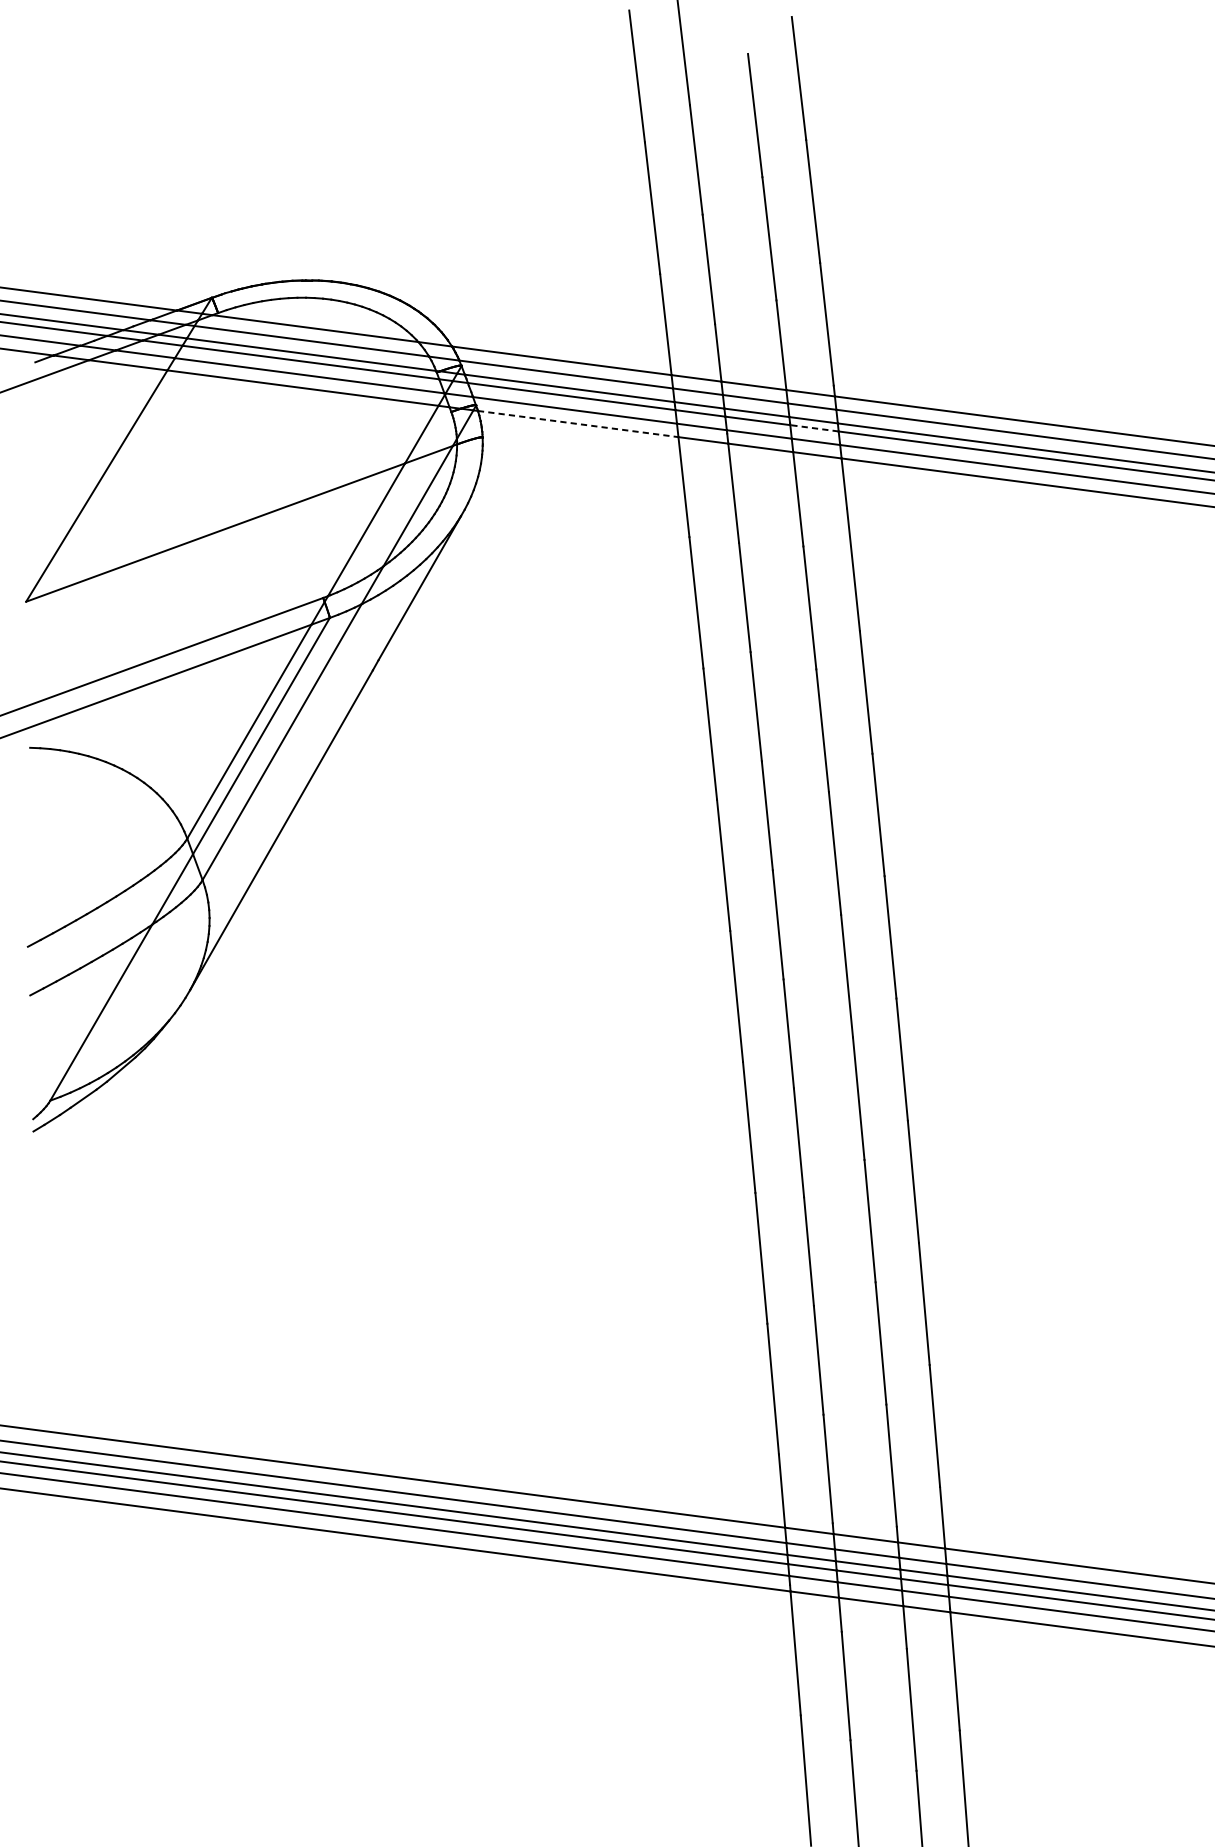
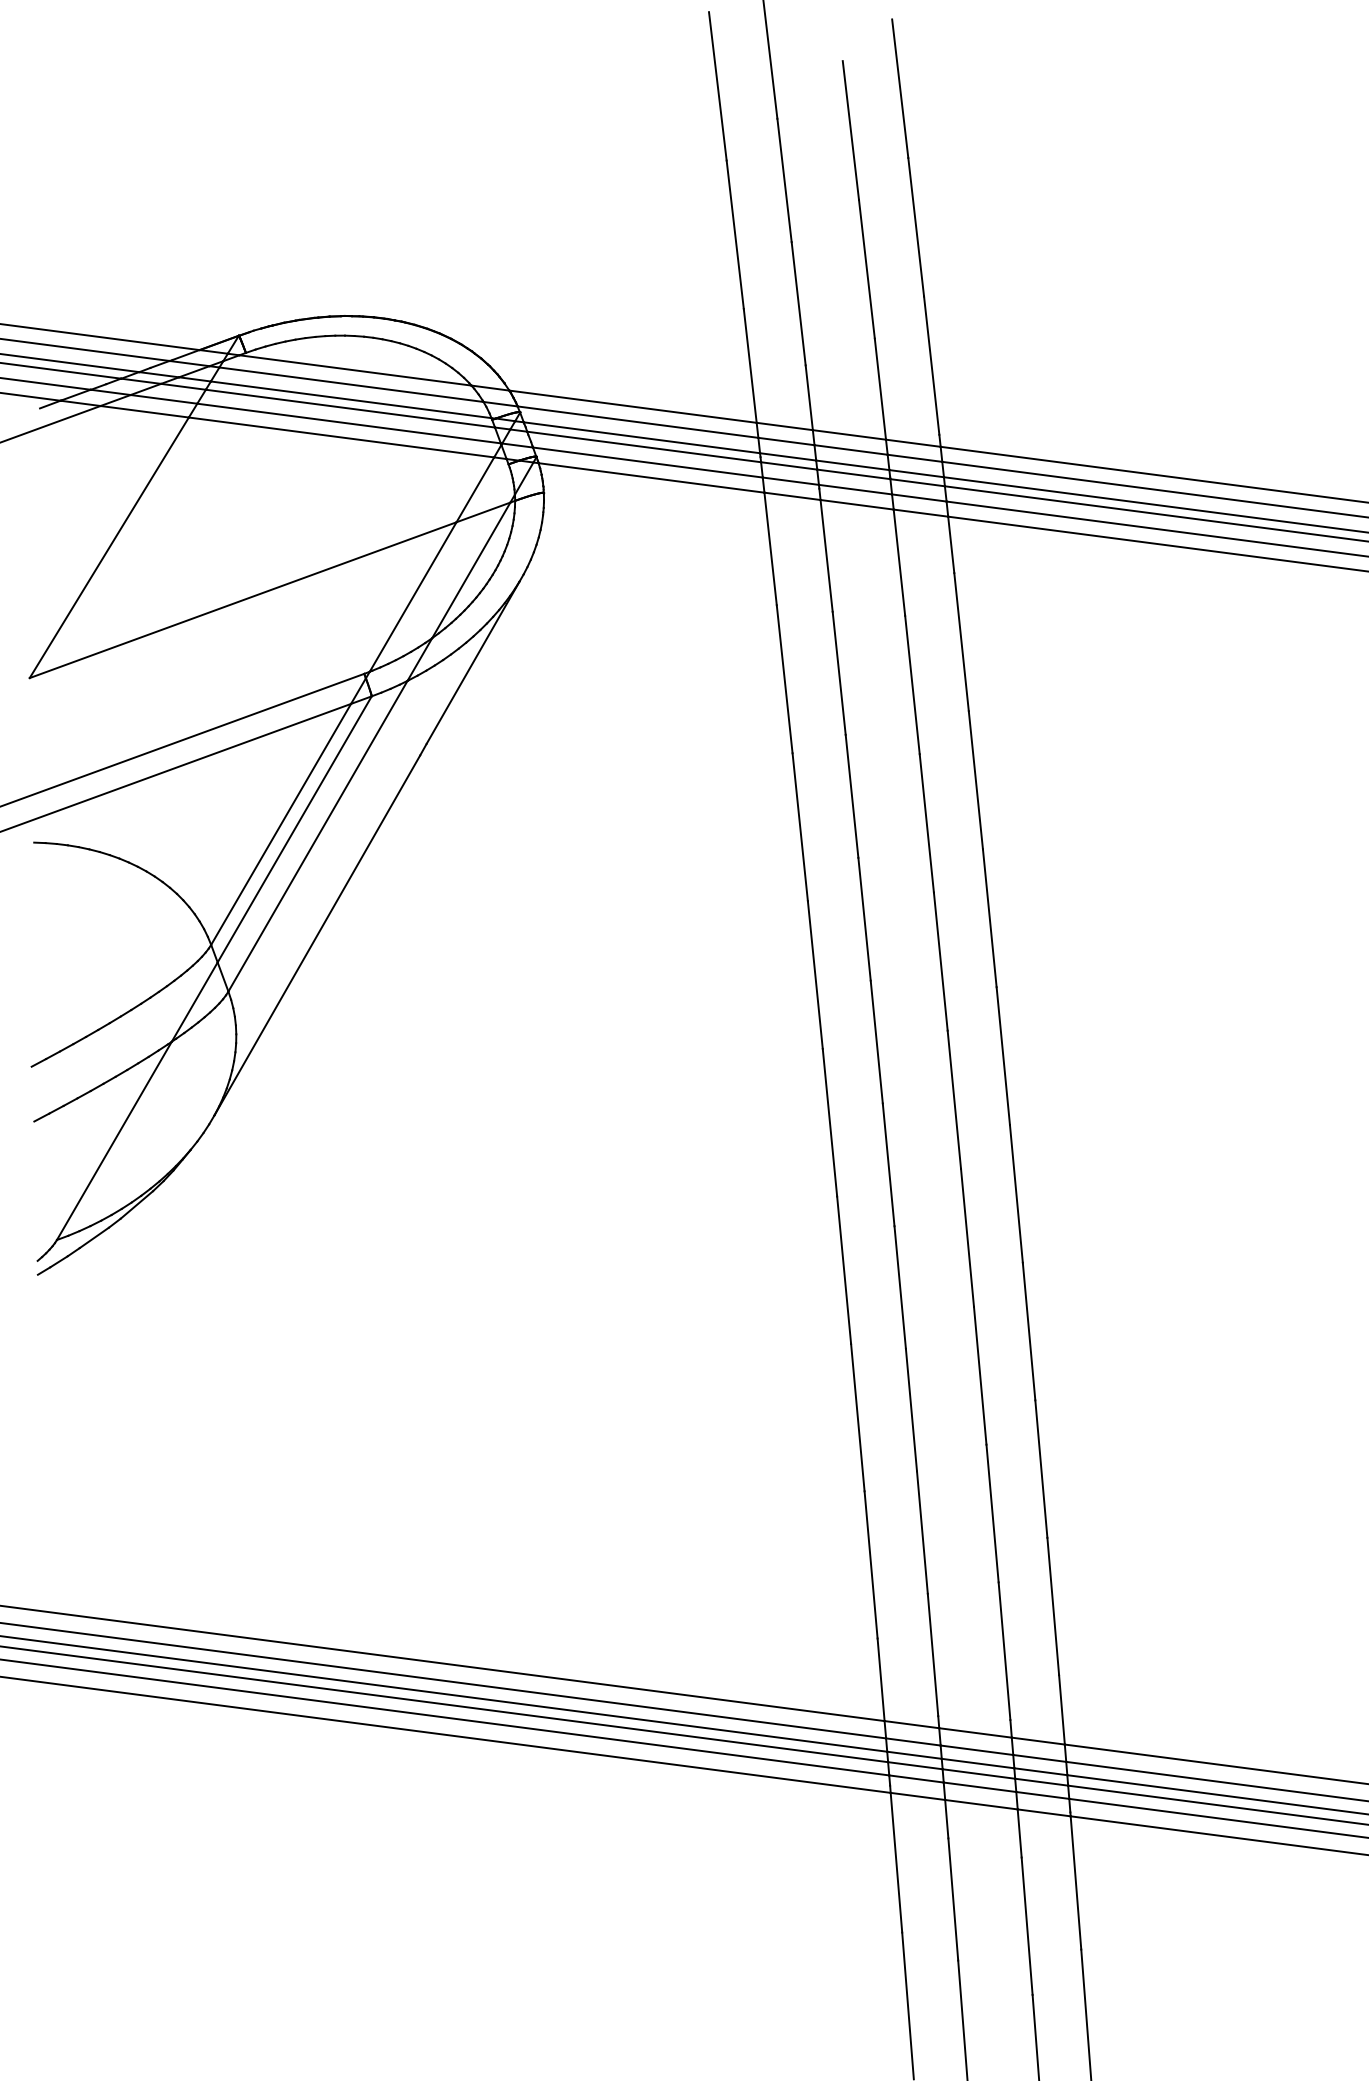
line: (578, 423) -> (651, 477), dashed -> solid
line: (814, 428) -> (917, 482), dashed -> solid

